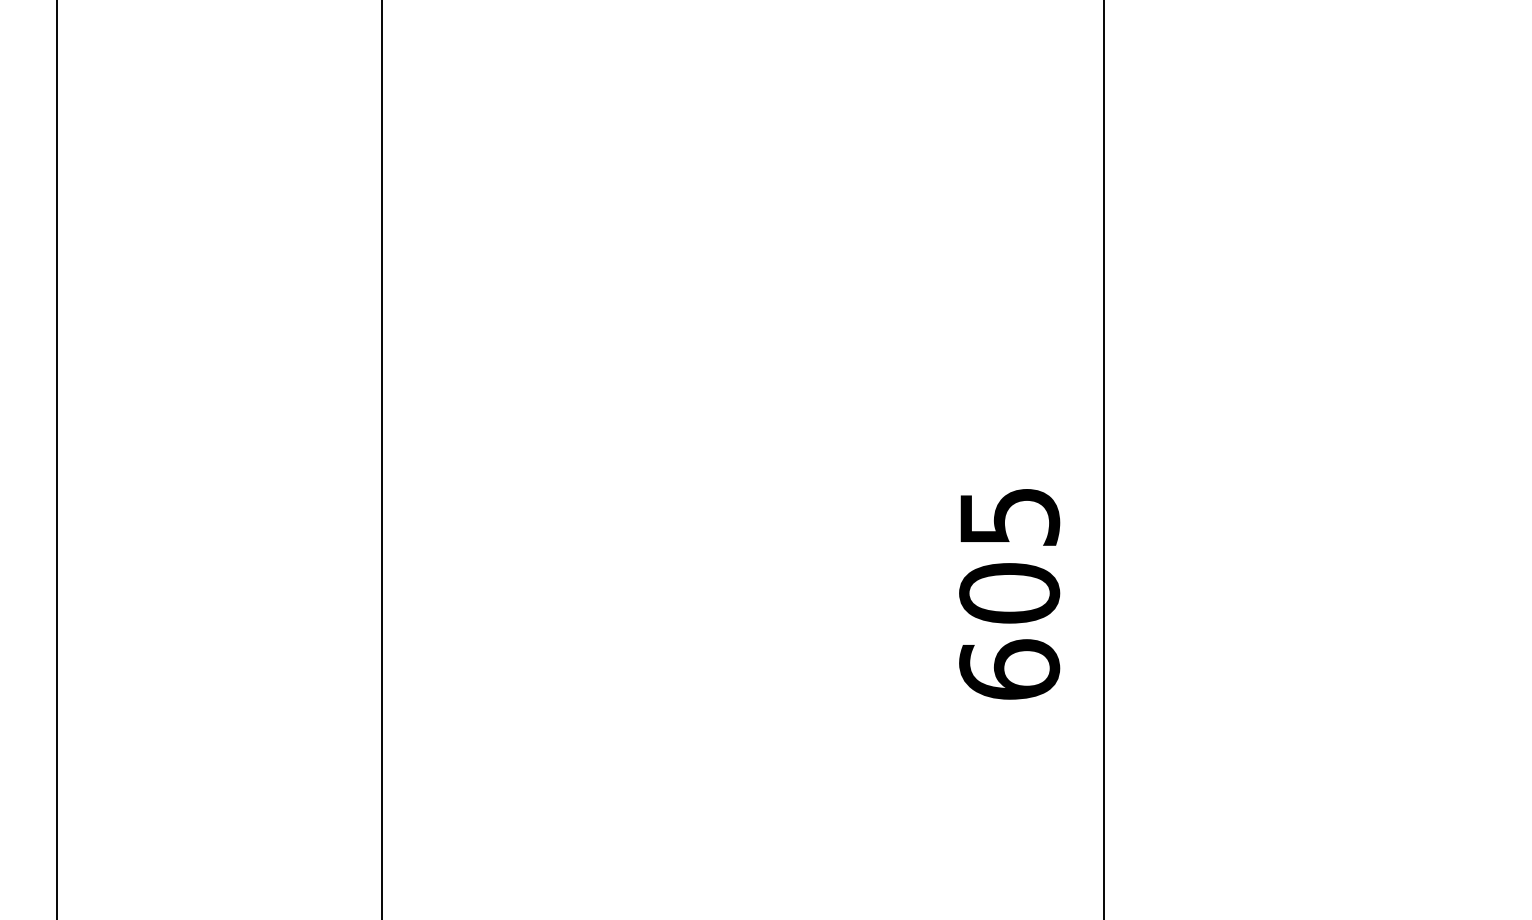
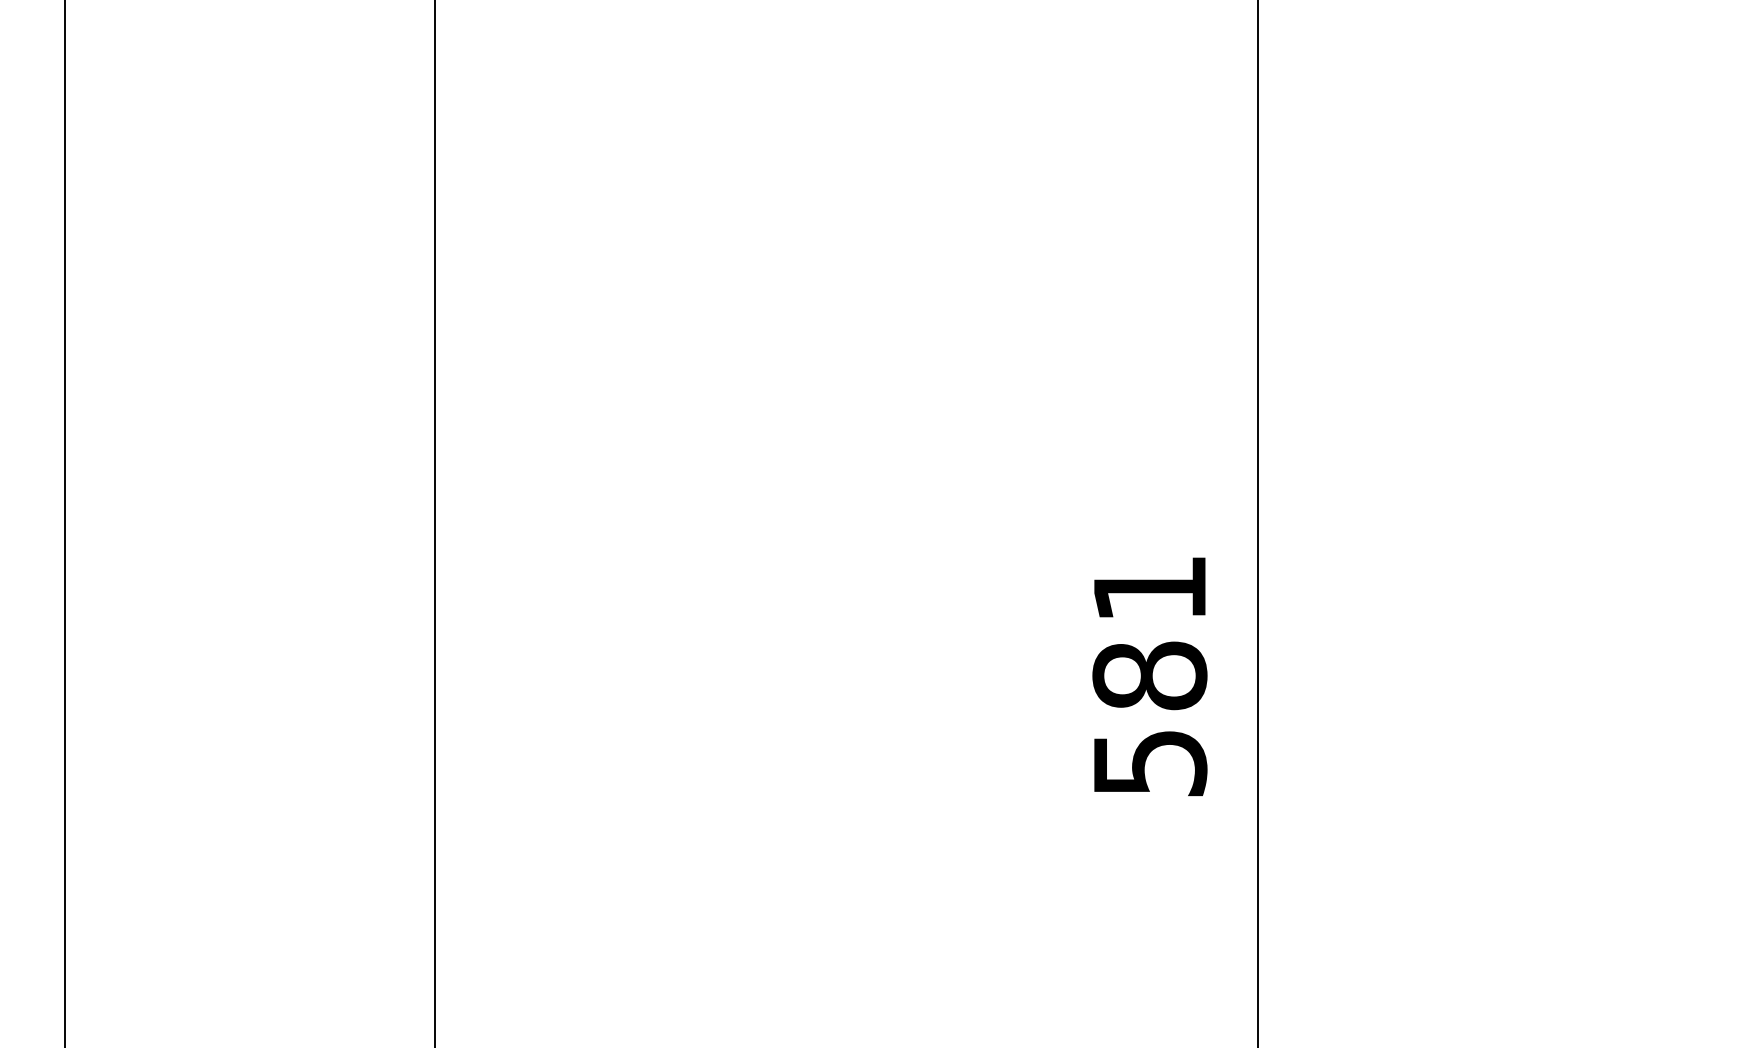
text: (1009, 593) -> (1149, 676), 605 -> 581

